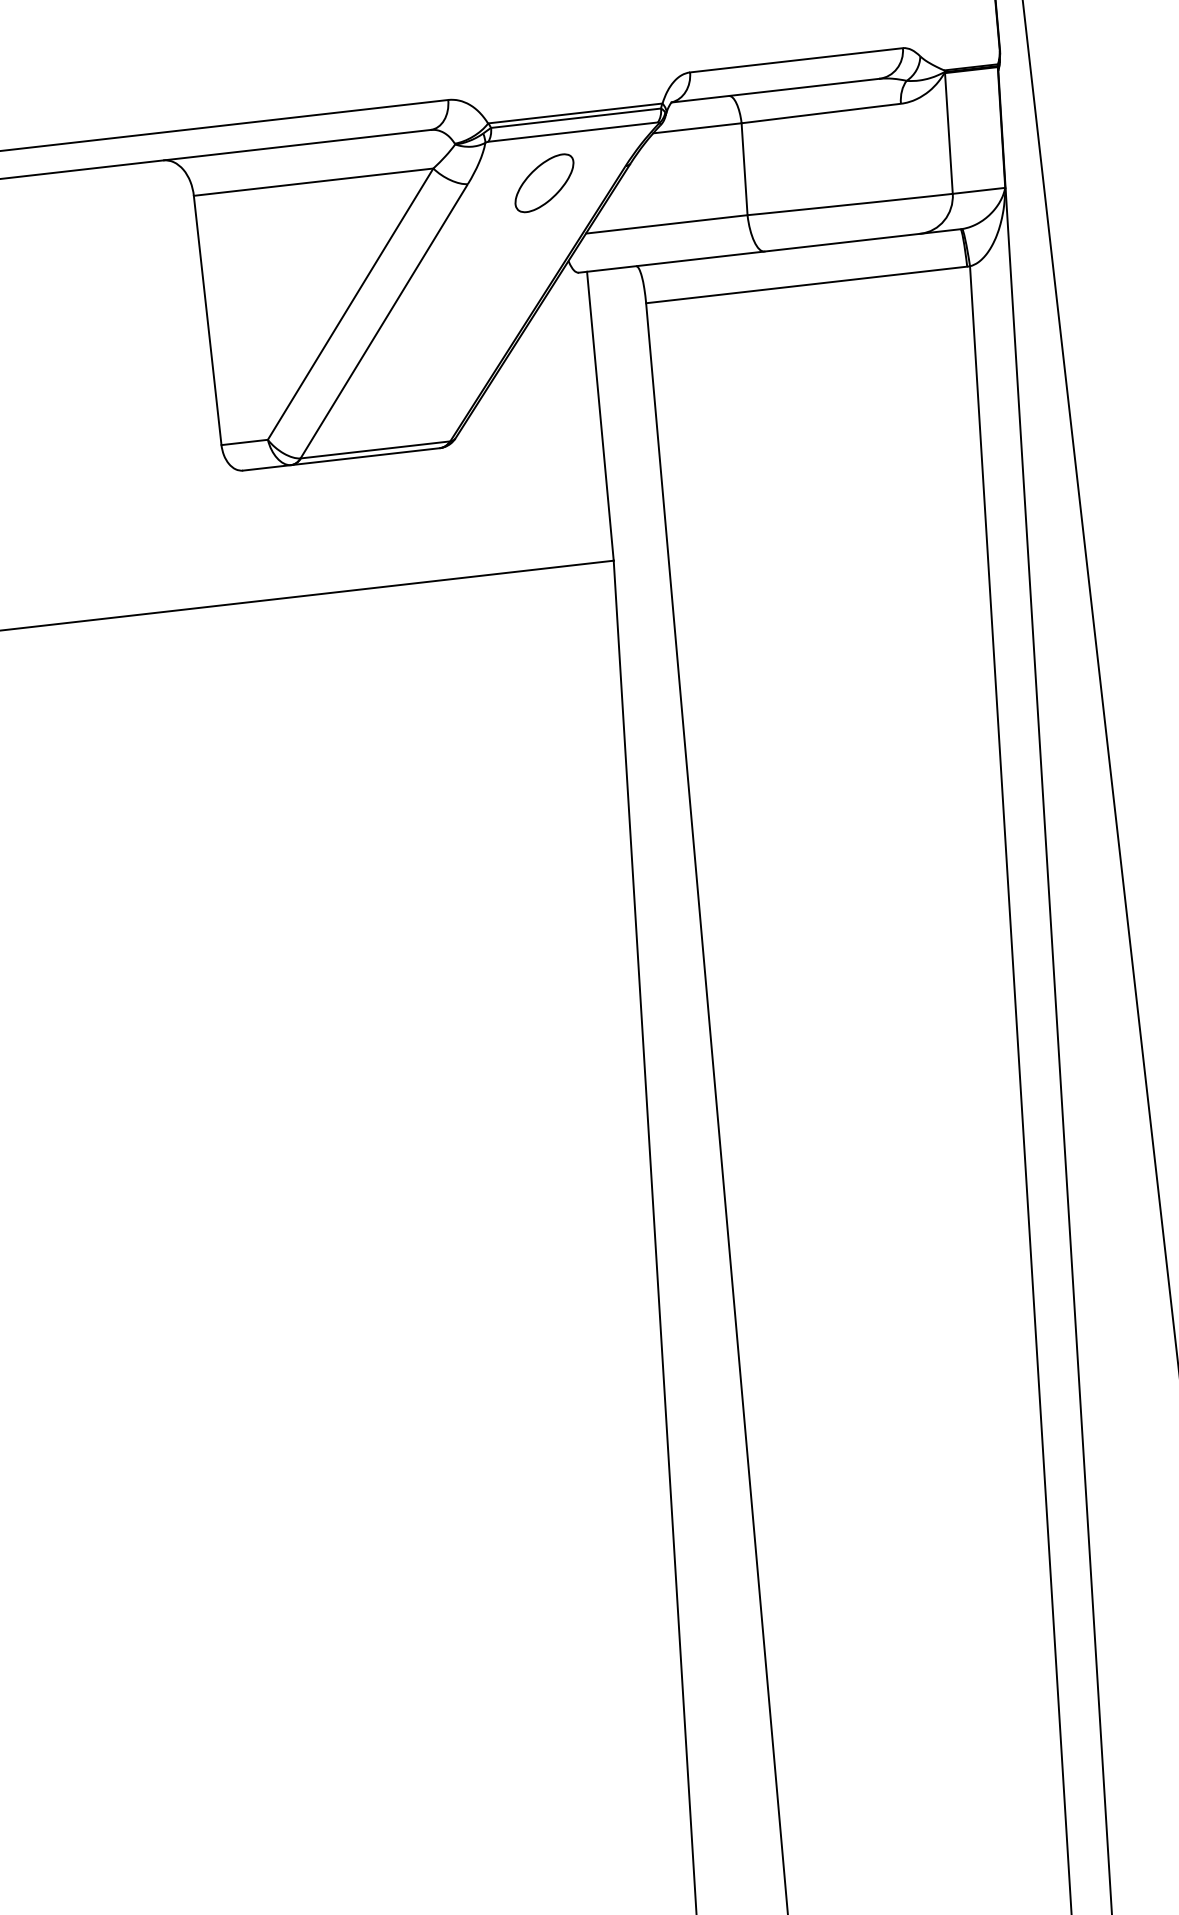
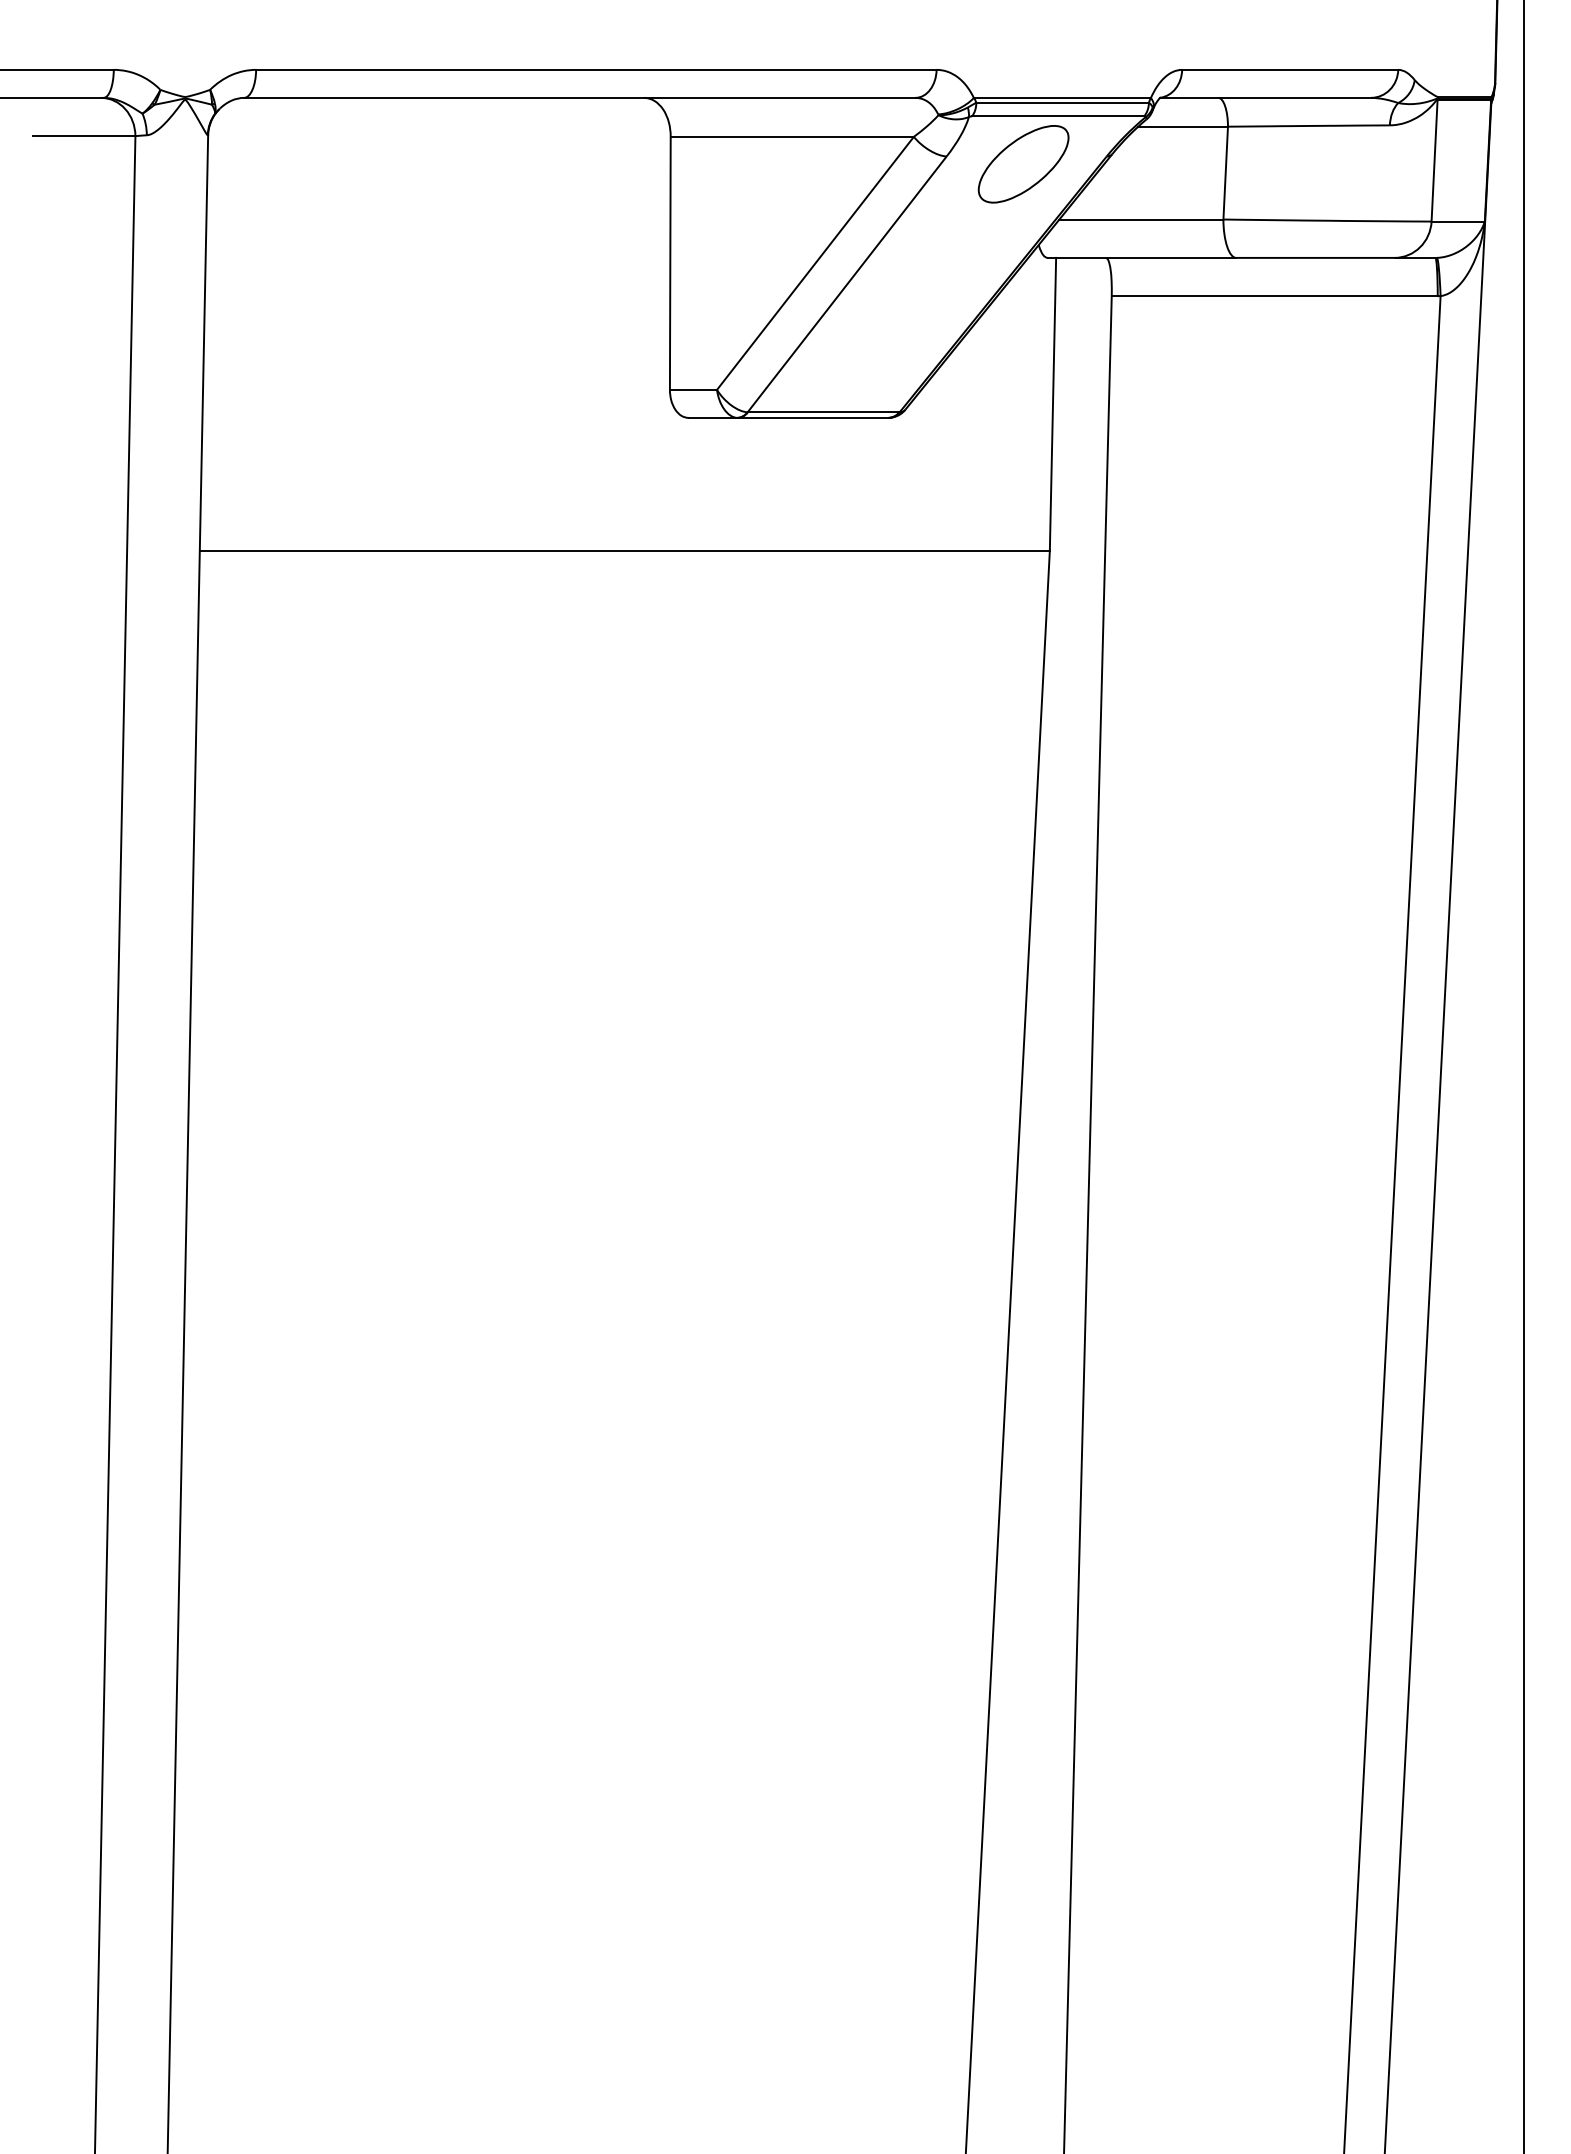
part: (544, 183) -> (1023, 164), size x1.43

